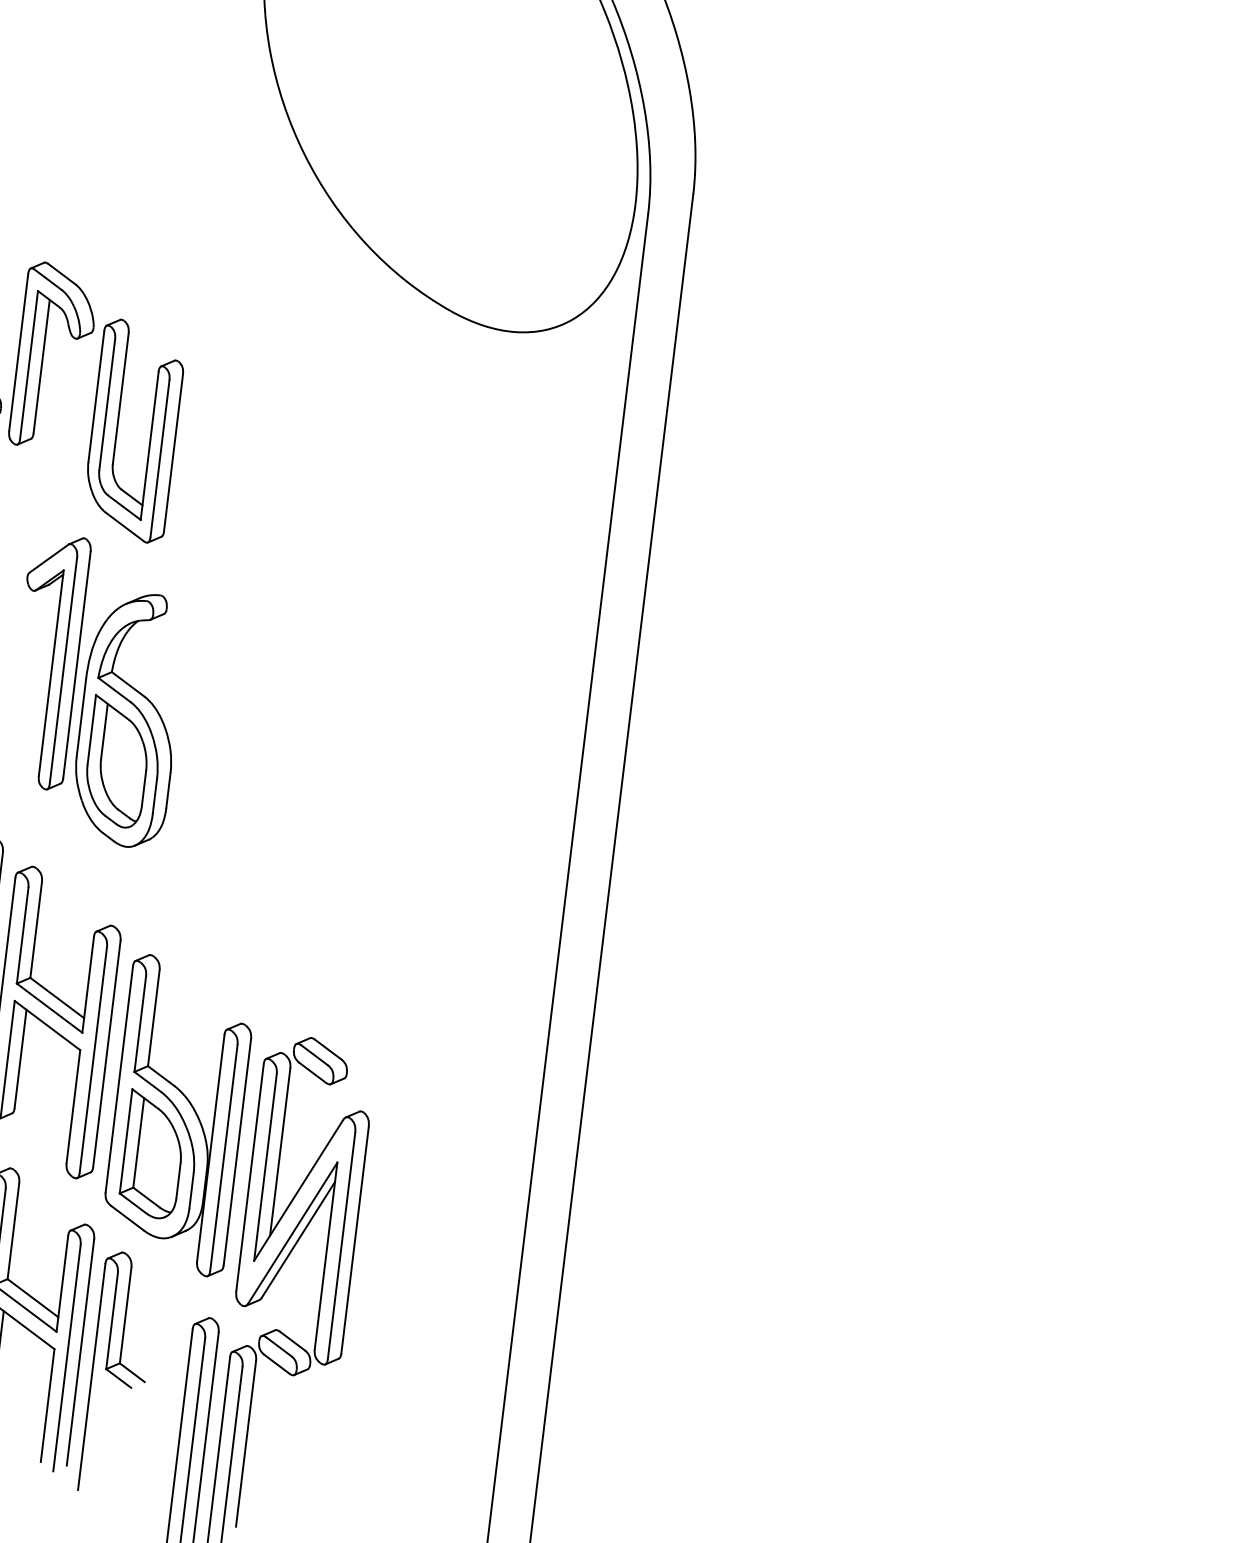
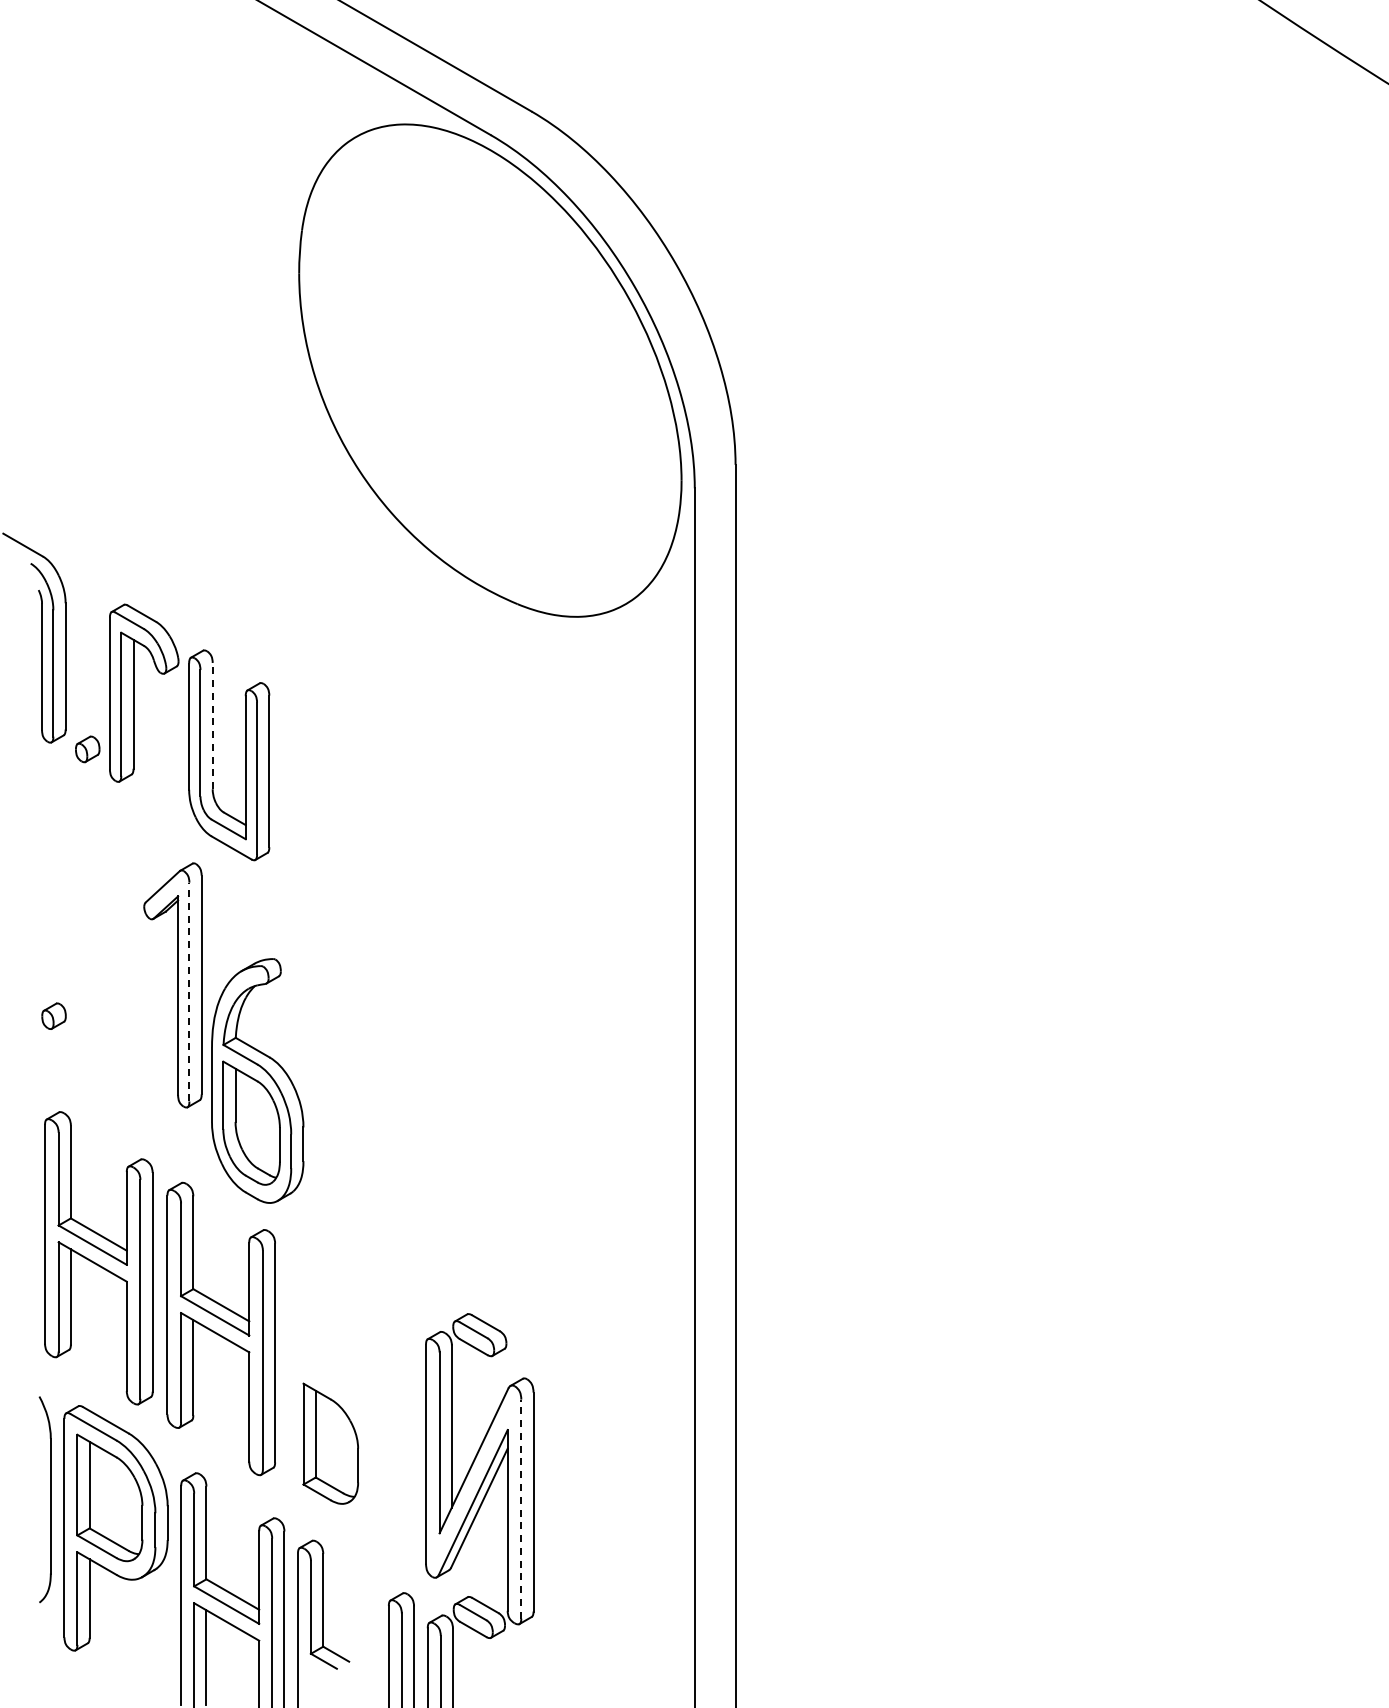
line: (120, 398) -> (212, 725), solid -> dashed
line: (63, 670) -> (189, 991), solid -> dashed
part: (128, 718) -> (257, 1080), moved
part: (178, 1115) -> (350, 1403), removed
line: (341, 1246) -> (521, 1509), solid -> dashed

